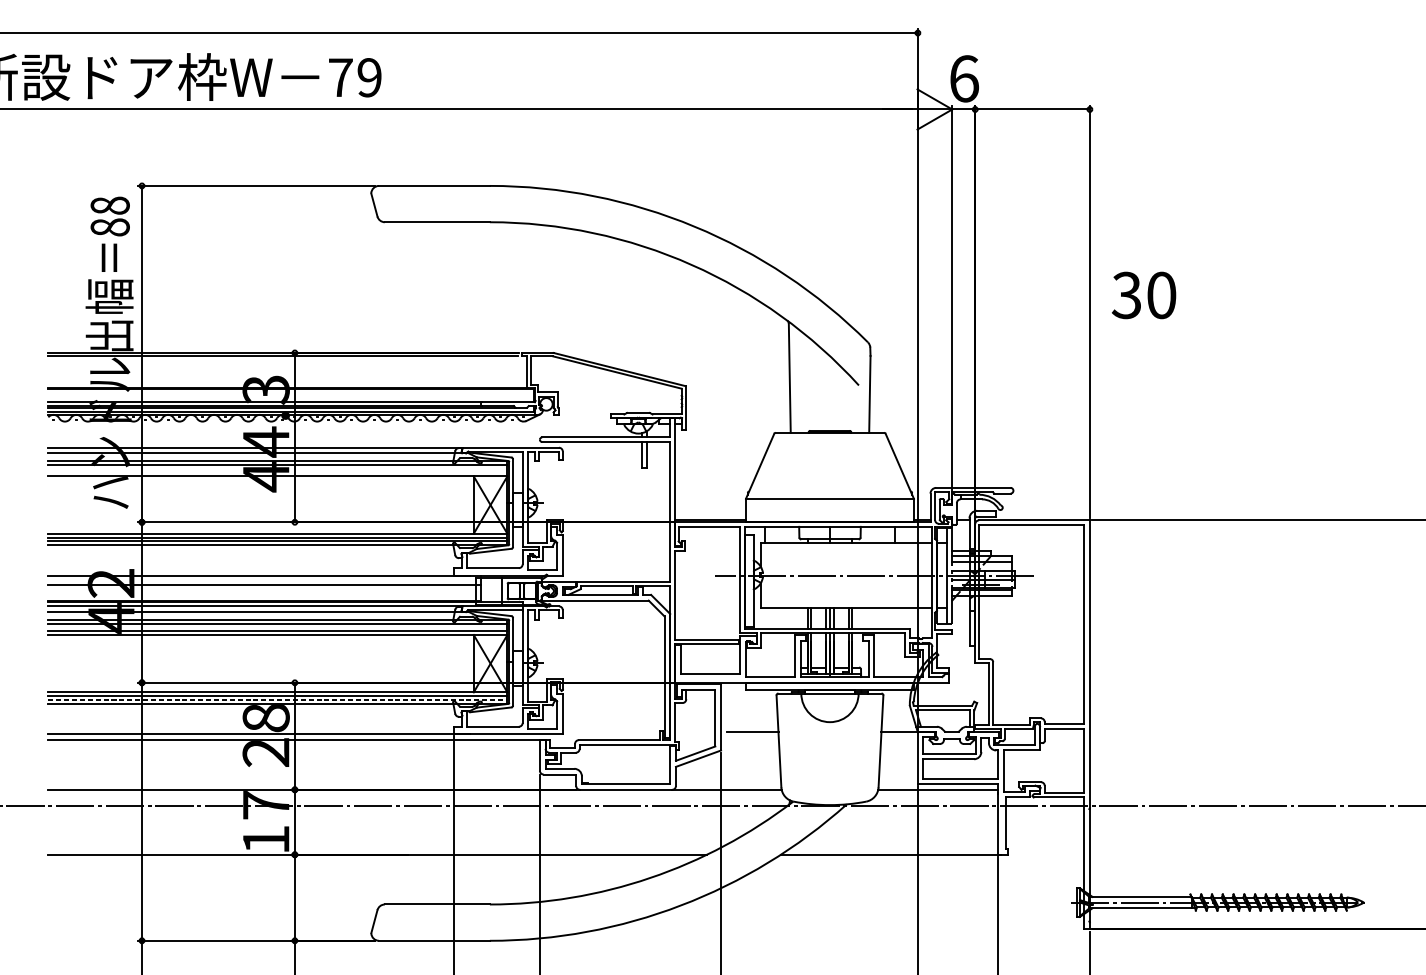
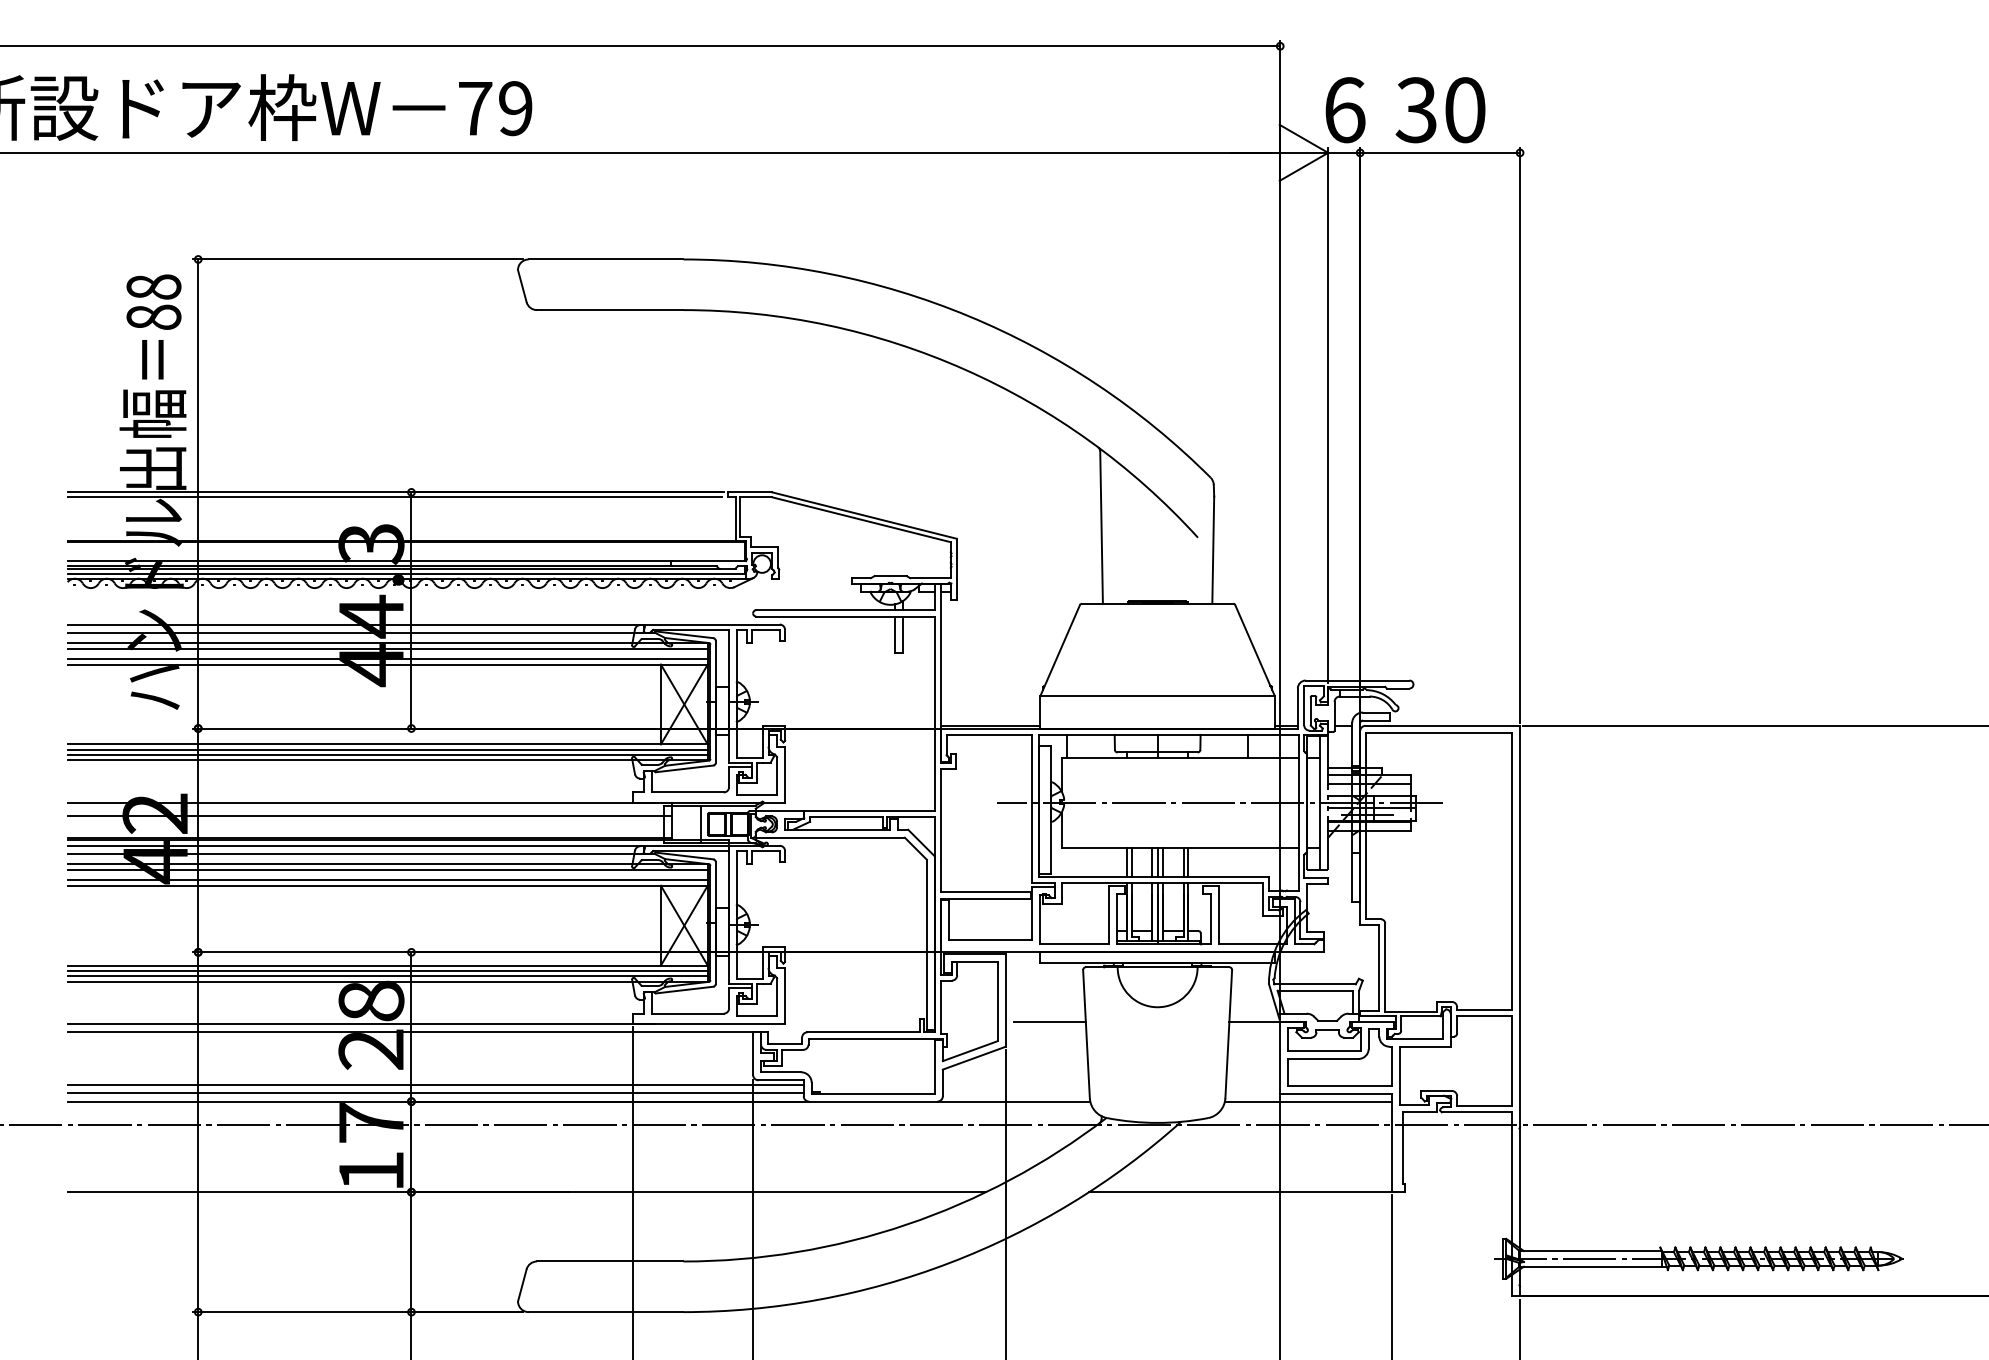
text: (1143, 295) -> (1440, 110), moved
line: (277, 472) -> (387, 659), added
line: (278, 700) -> (388, 976), dashed -> solid
line: (312, 777) -> (435, 1084), added
line: (312, 783) -> (435, 1092), added

